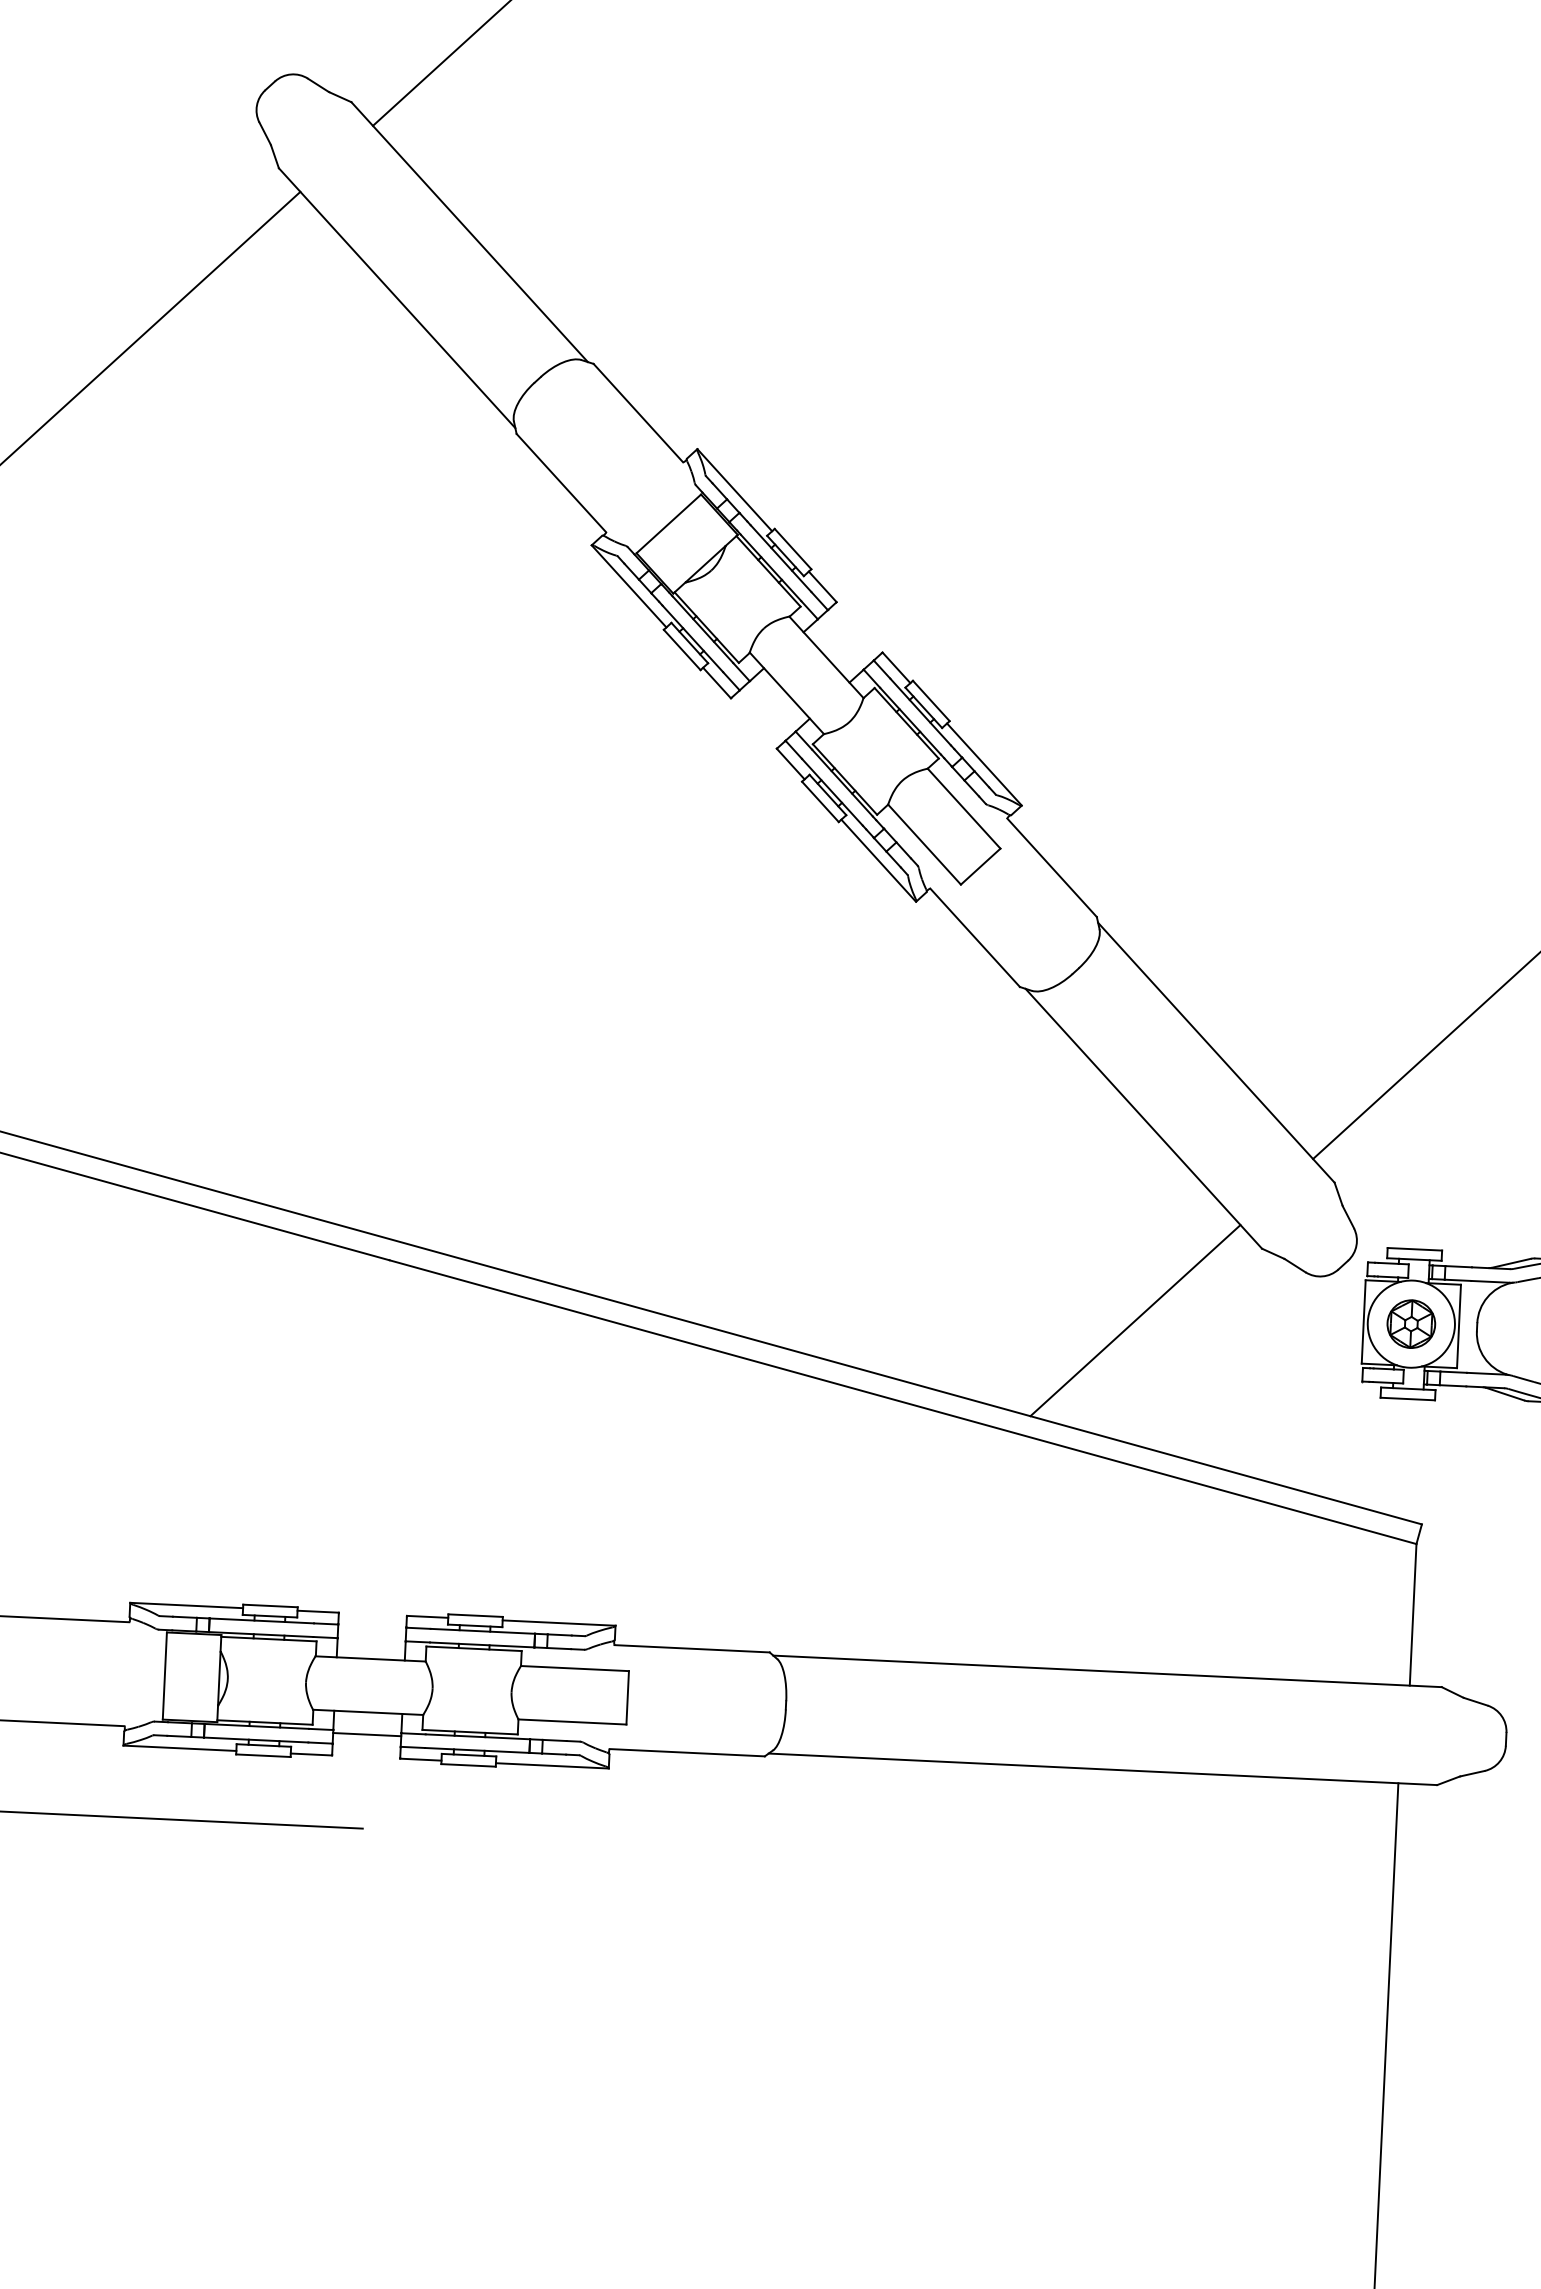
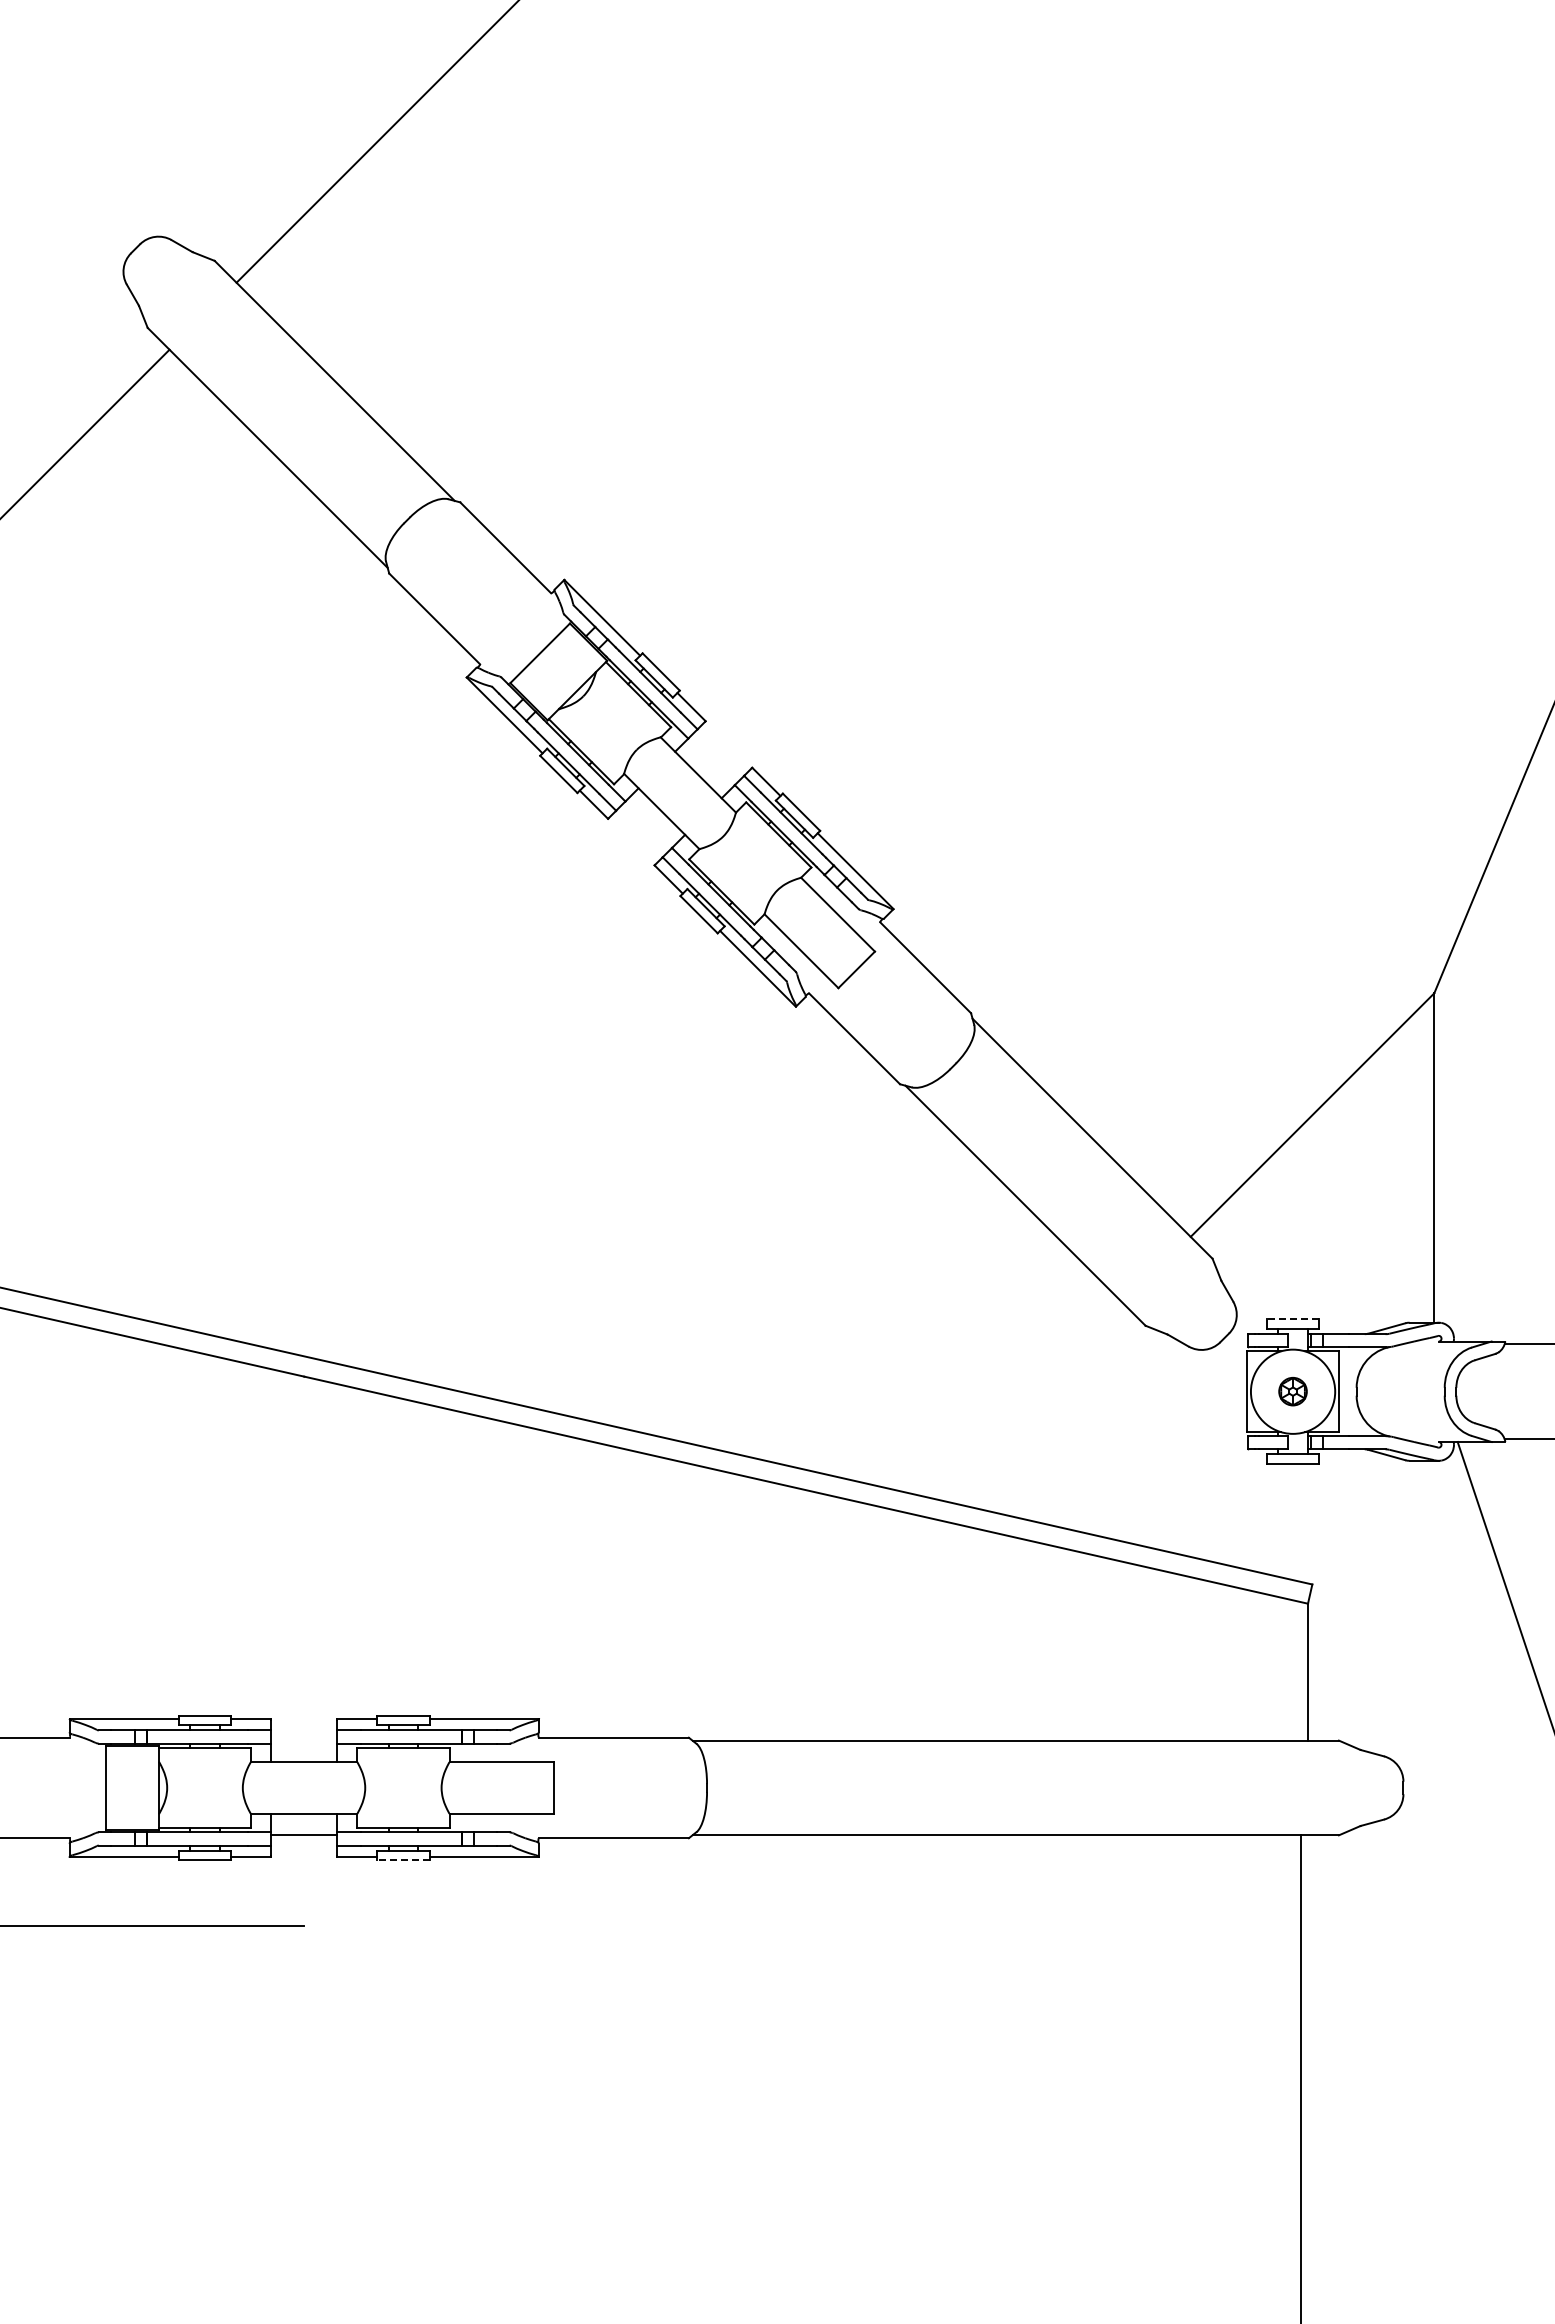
line: (1414, 1249) -> (1292, 1319), solid -> dashed
line: (1135, 1320) -> (1026, 1400), removed
part: (1410, 1323) -> (1292, 1391), size x0.6
line: (467, 1765) -> (402, 1860), solid -> dashed

